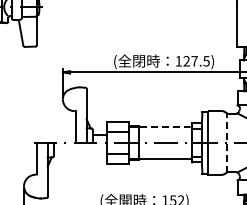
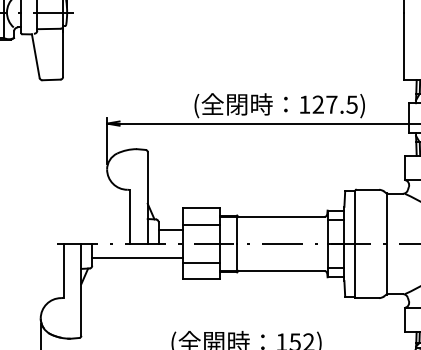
line: (165, 127) -> (282, 217), dashed -> solid
line: (226, 142) -> (386, 243), dashed -> solid
line: (80, 150) -> (137, 256), added

